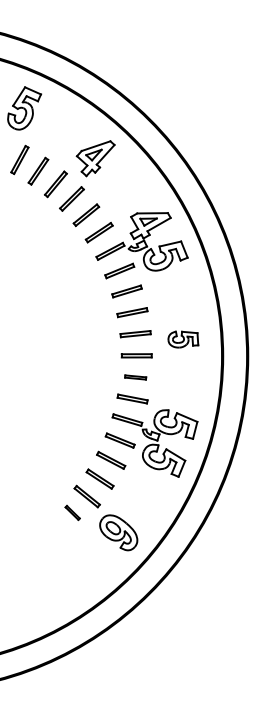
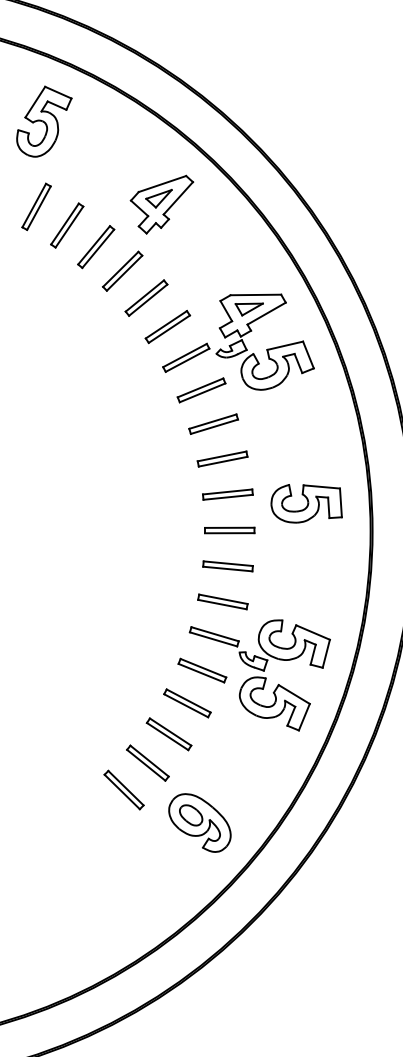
part: (183, 339) -> (306, 503), size x1.43
part: (135, 377) -> (227, 566), size x1.43
part: (72, 512) -> (123, 789), size x1.67

